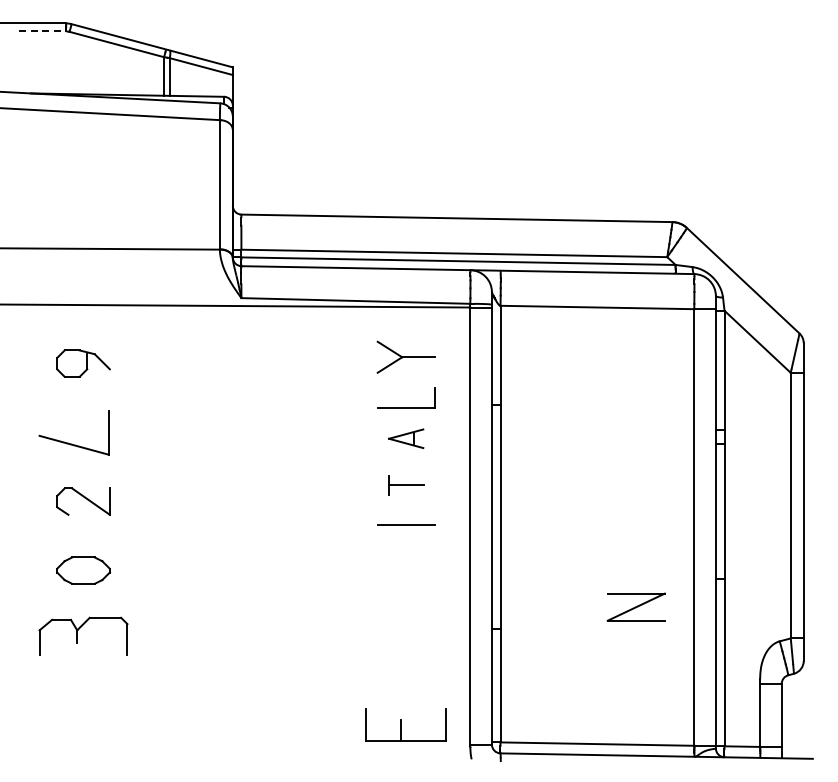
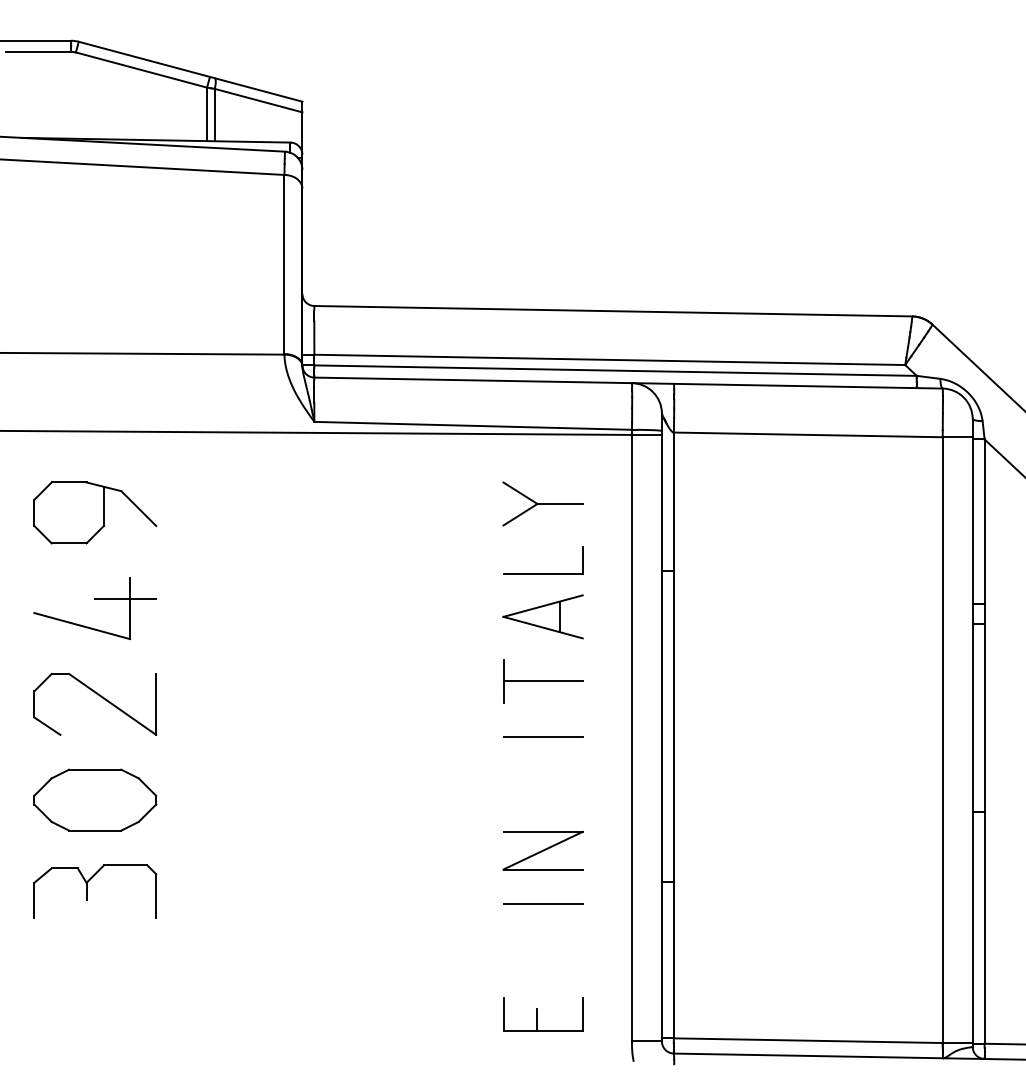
line: (43, 31) -> (39, 51), dashed -> solid
part: (83, 363) -> (95, 512), size x1.67
line: (105, 425) -> (125, 598), added
part: (405, 438) -> (542, 616), size x1.67
part: (406, 485) -> (543, 681), size x1.67
part: (83, 501) -> (95, 704), size x1.67
part: (83, 570) -> (95, 799), size x1.67
part: (635, 606) -> (542, 849), moved
line: (405, 645) -> (542, 903), added
part: (406, 725) -> (543, 1014), size x0.71

